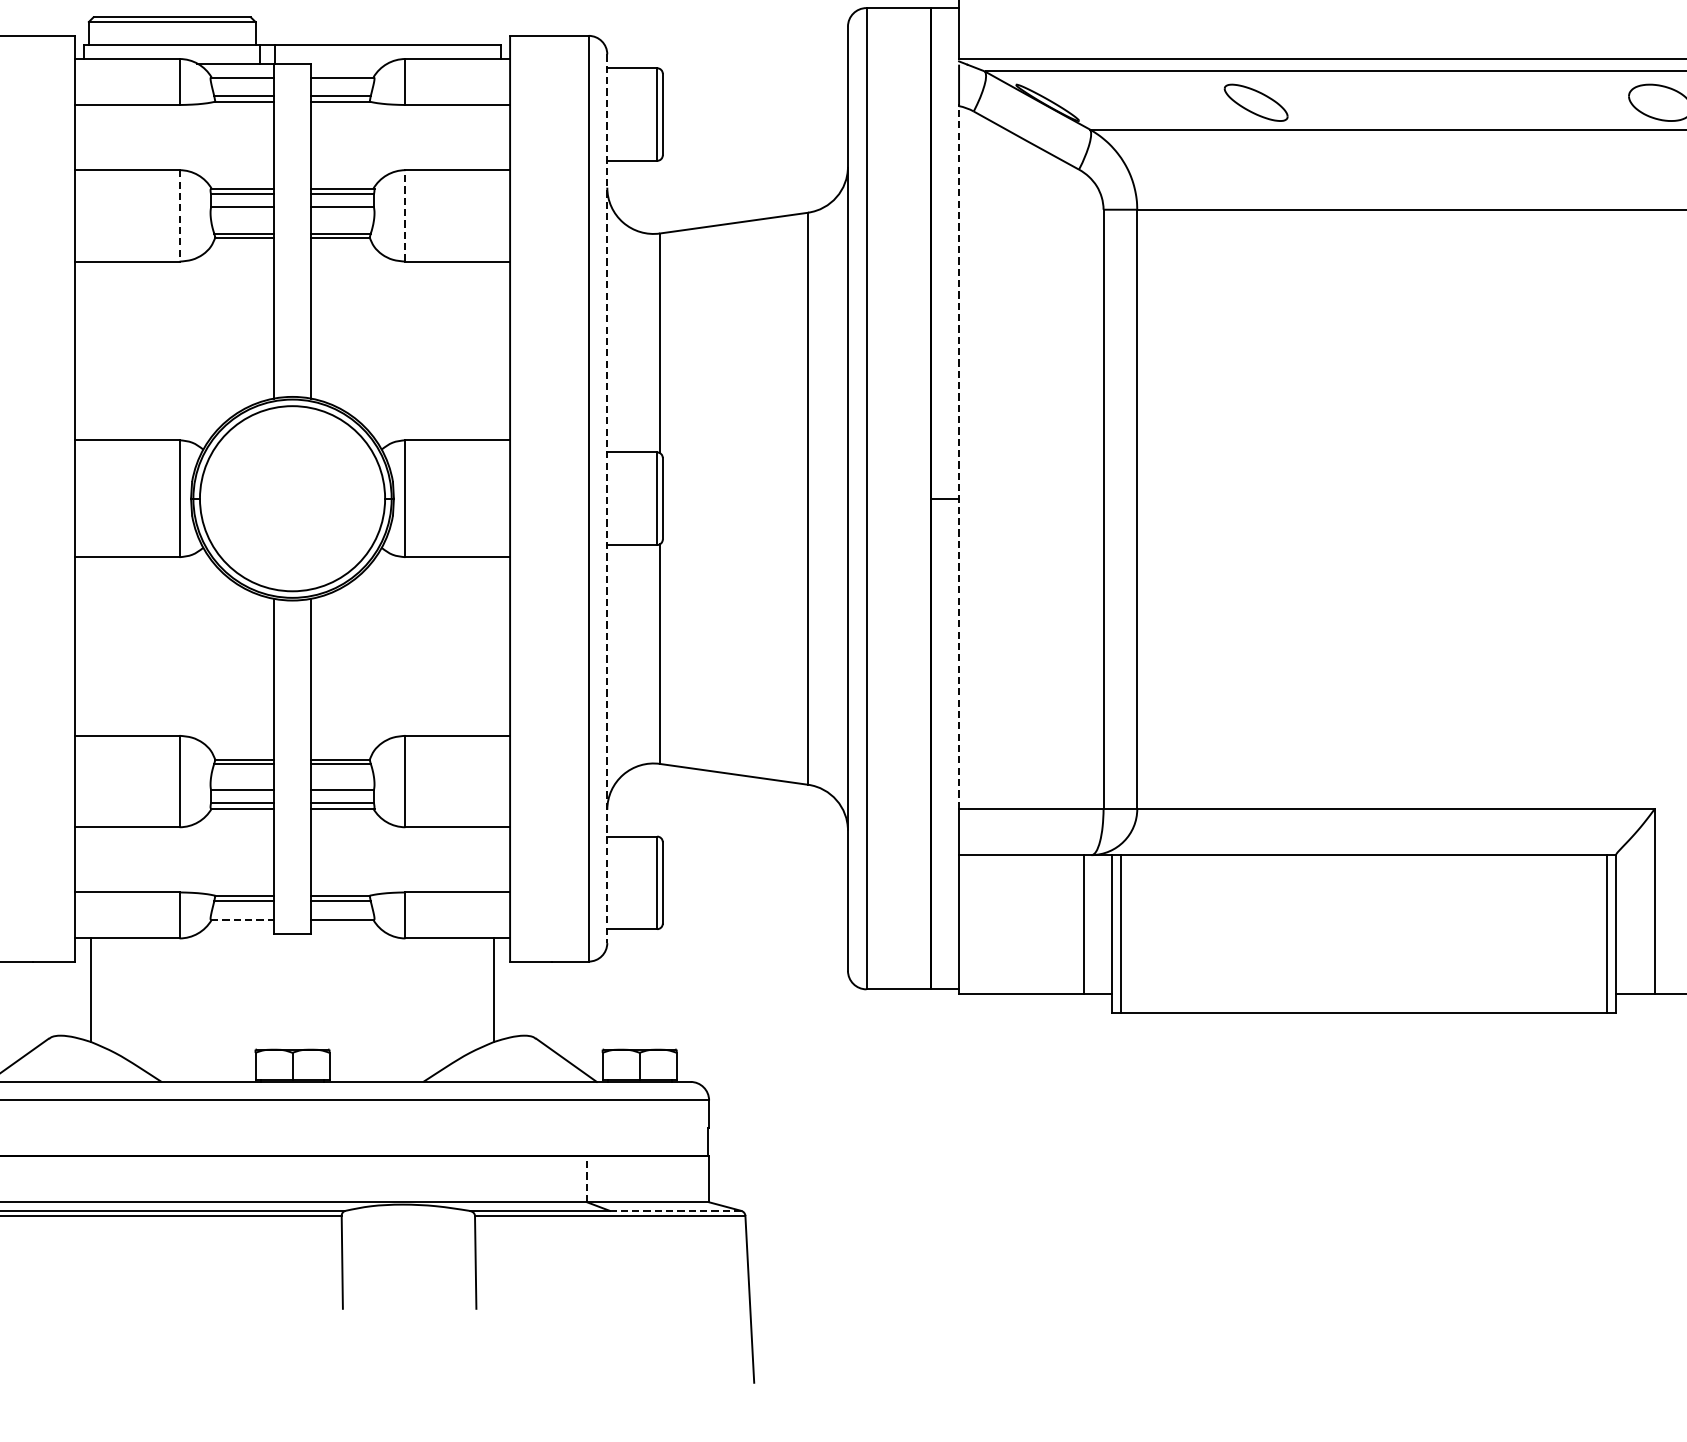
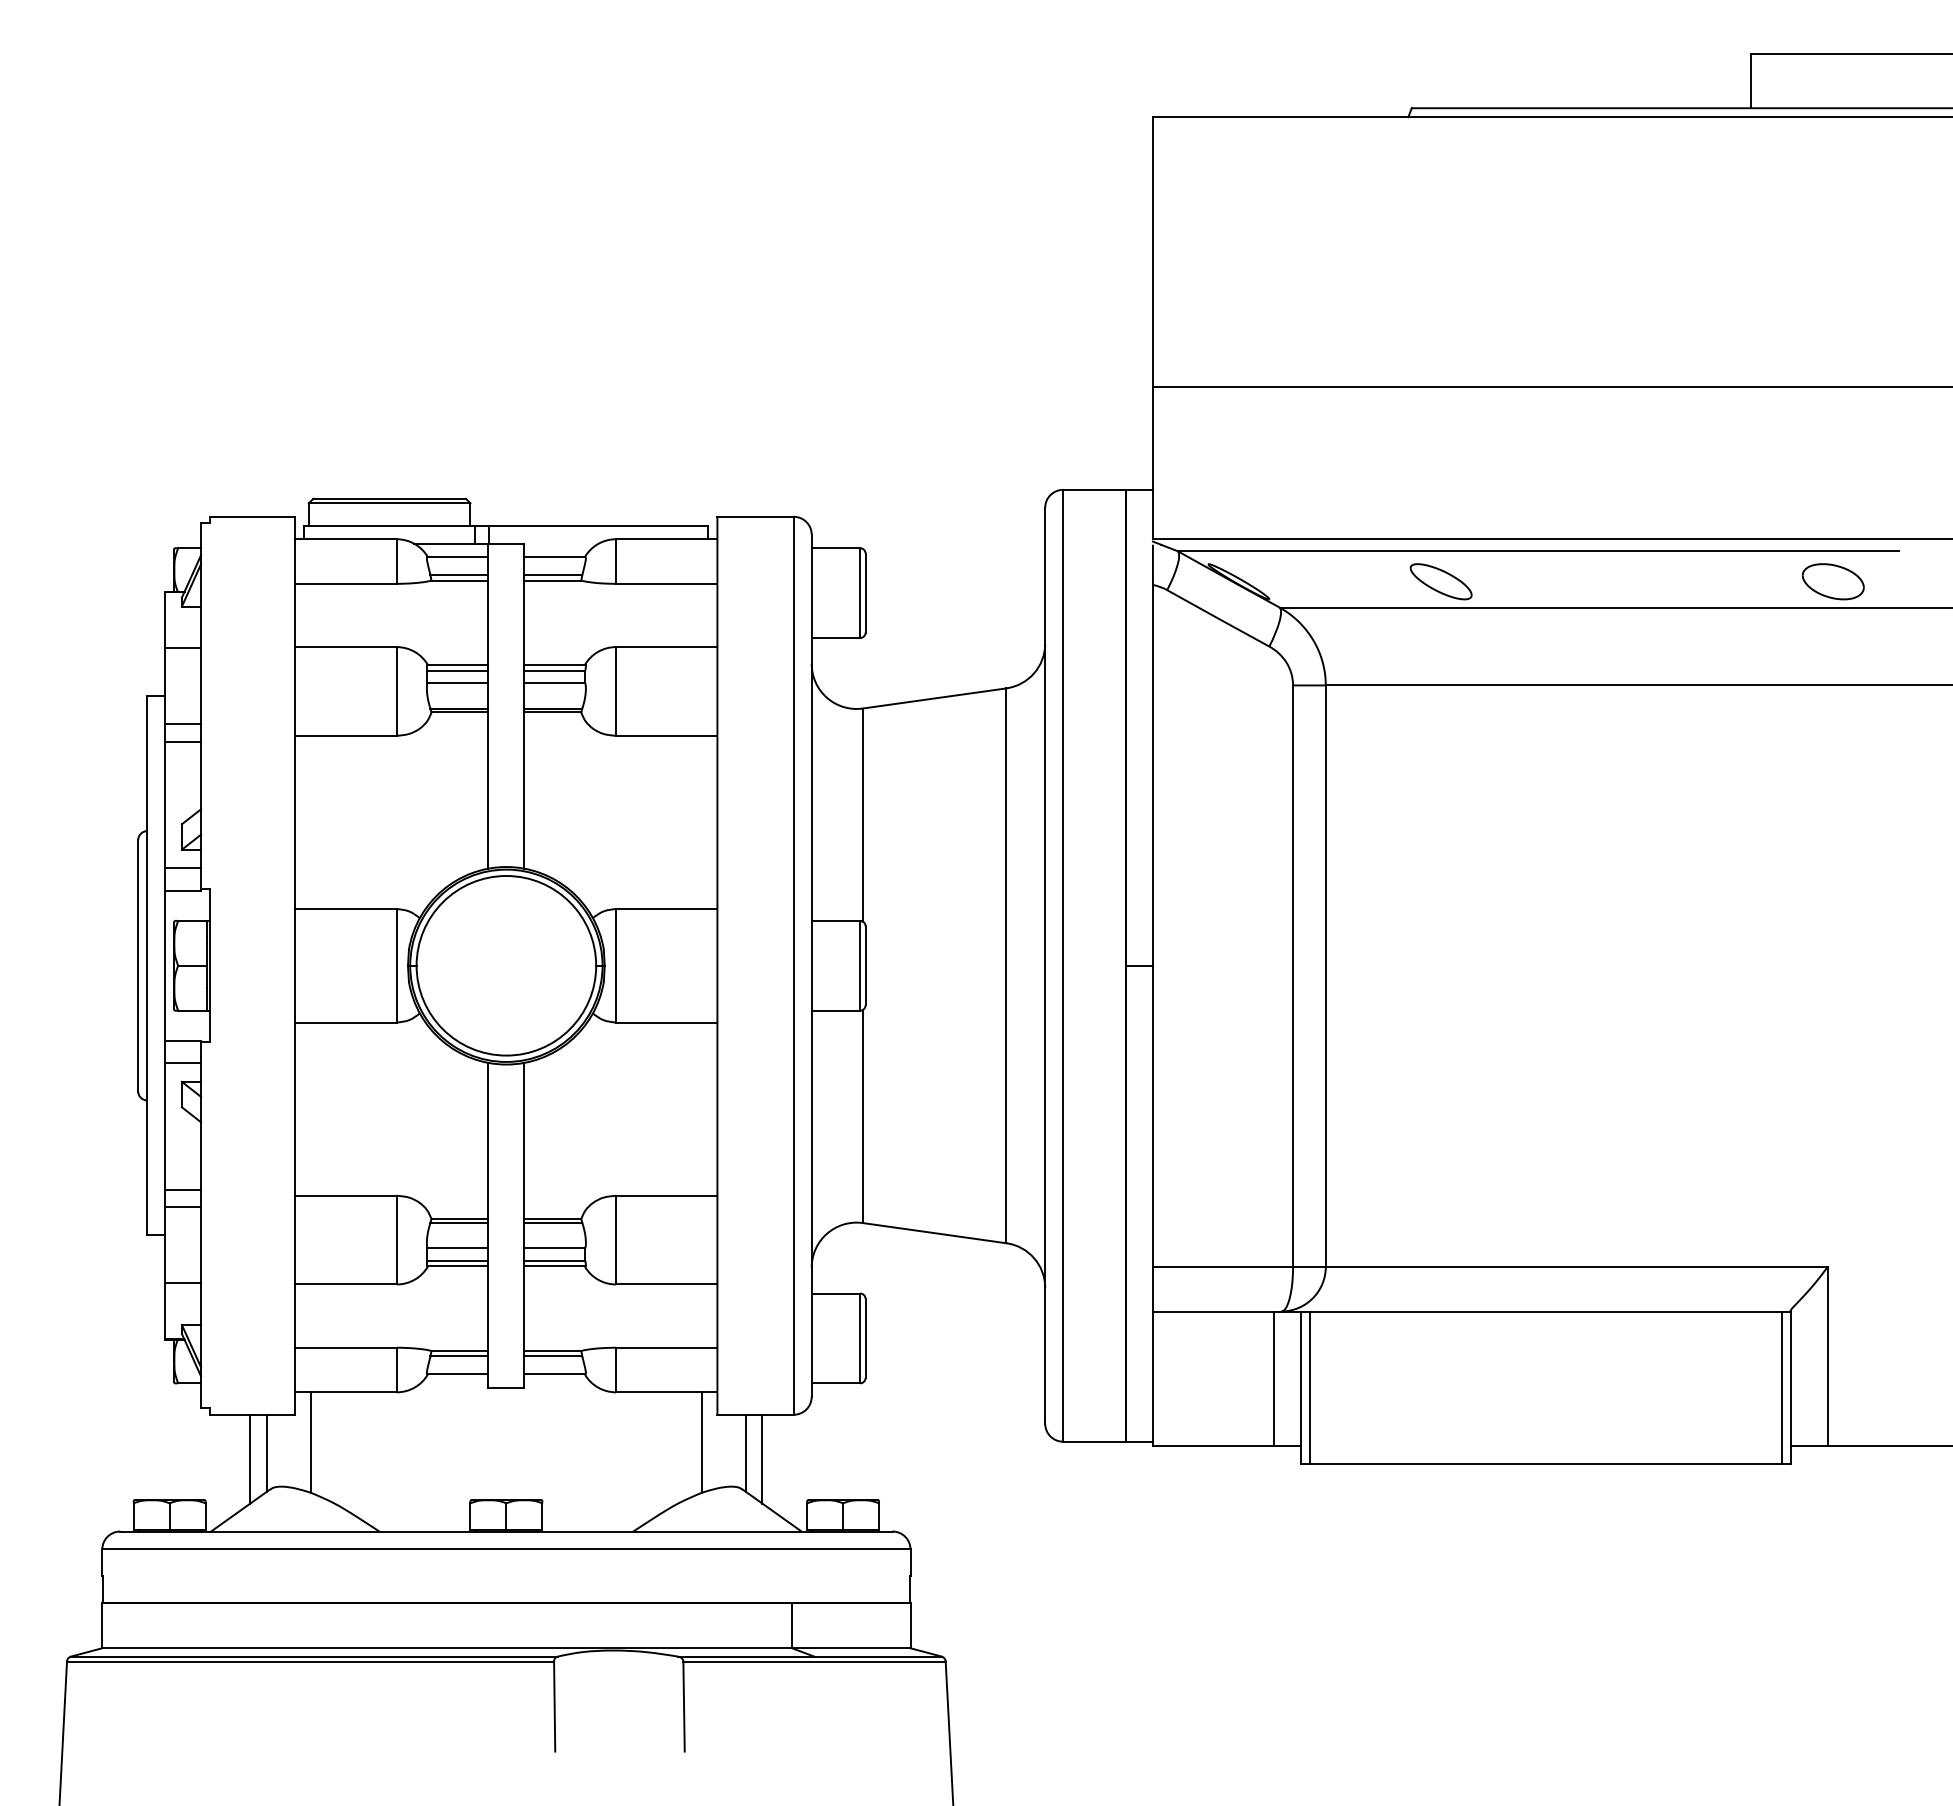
line: (405, 214) -> (615, 690), dashed -> solid
line: (179, 215) -> (396, 691), dashed -> solid
line: (958, 457) -> (1152, 925), dashed -> solid
line: (607, 499) -> (811, 966), dashed -> solid
line: (242, 920) -> (457, 1374), dashed -> solid
line: (45, 1000) -> (266, 1452), added
line: (539, 1000) -> (745, 1452), added
line: (28, 1006) -> (250, 1458), added
line: (556, 1006) -> (762, 1458), added
line: (587, 1178) -> (792, 1625), dashed -> solid
line: (675, 1210) -> (877, 1656), dashed -> solid

